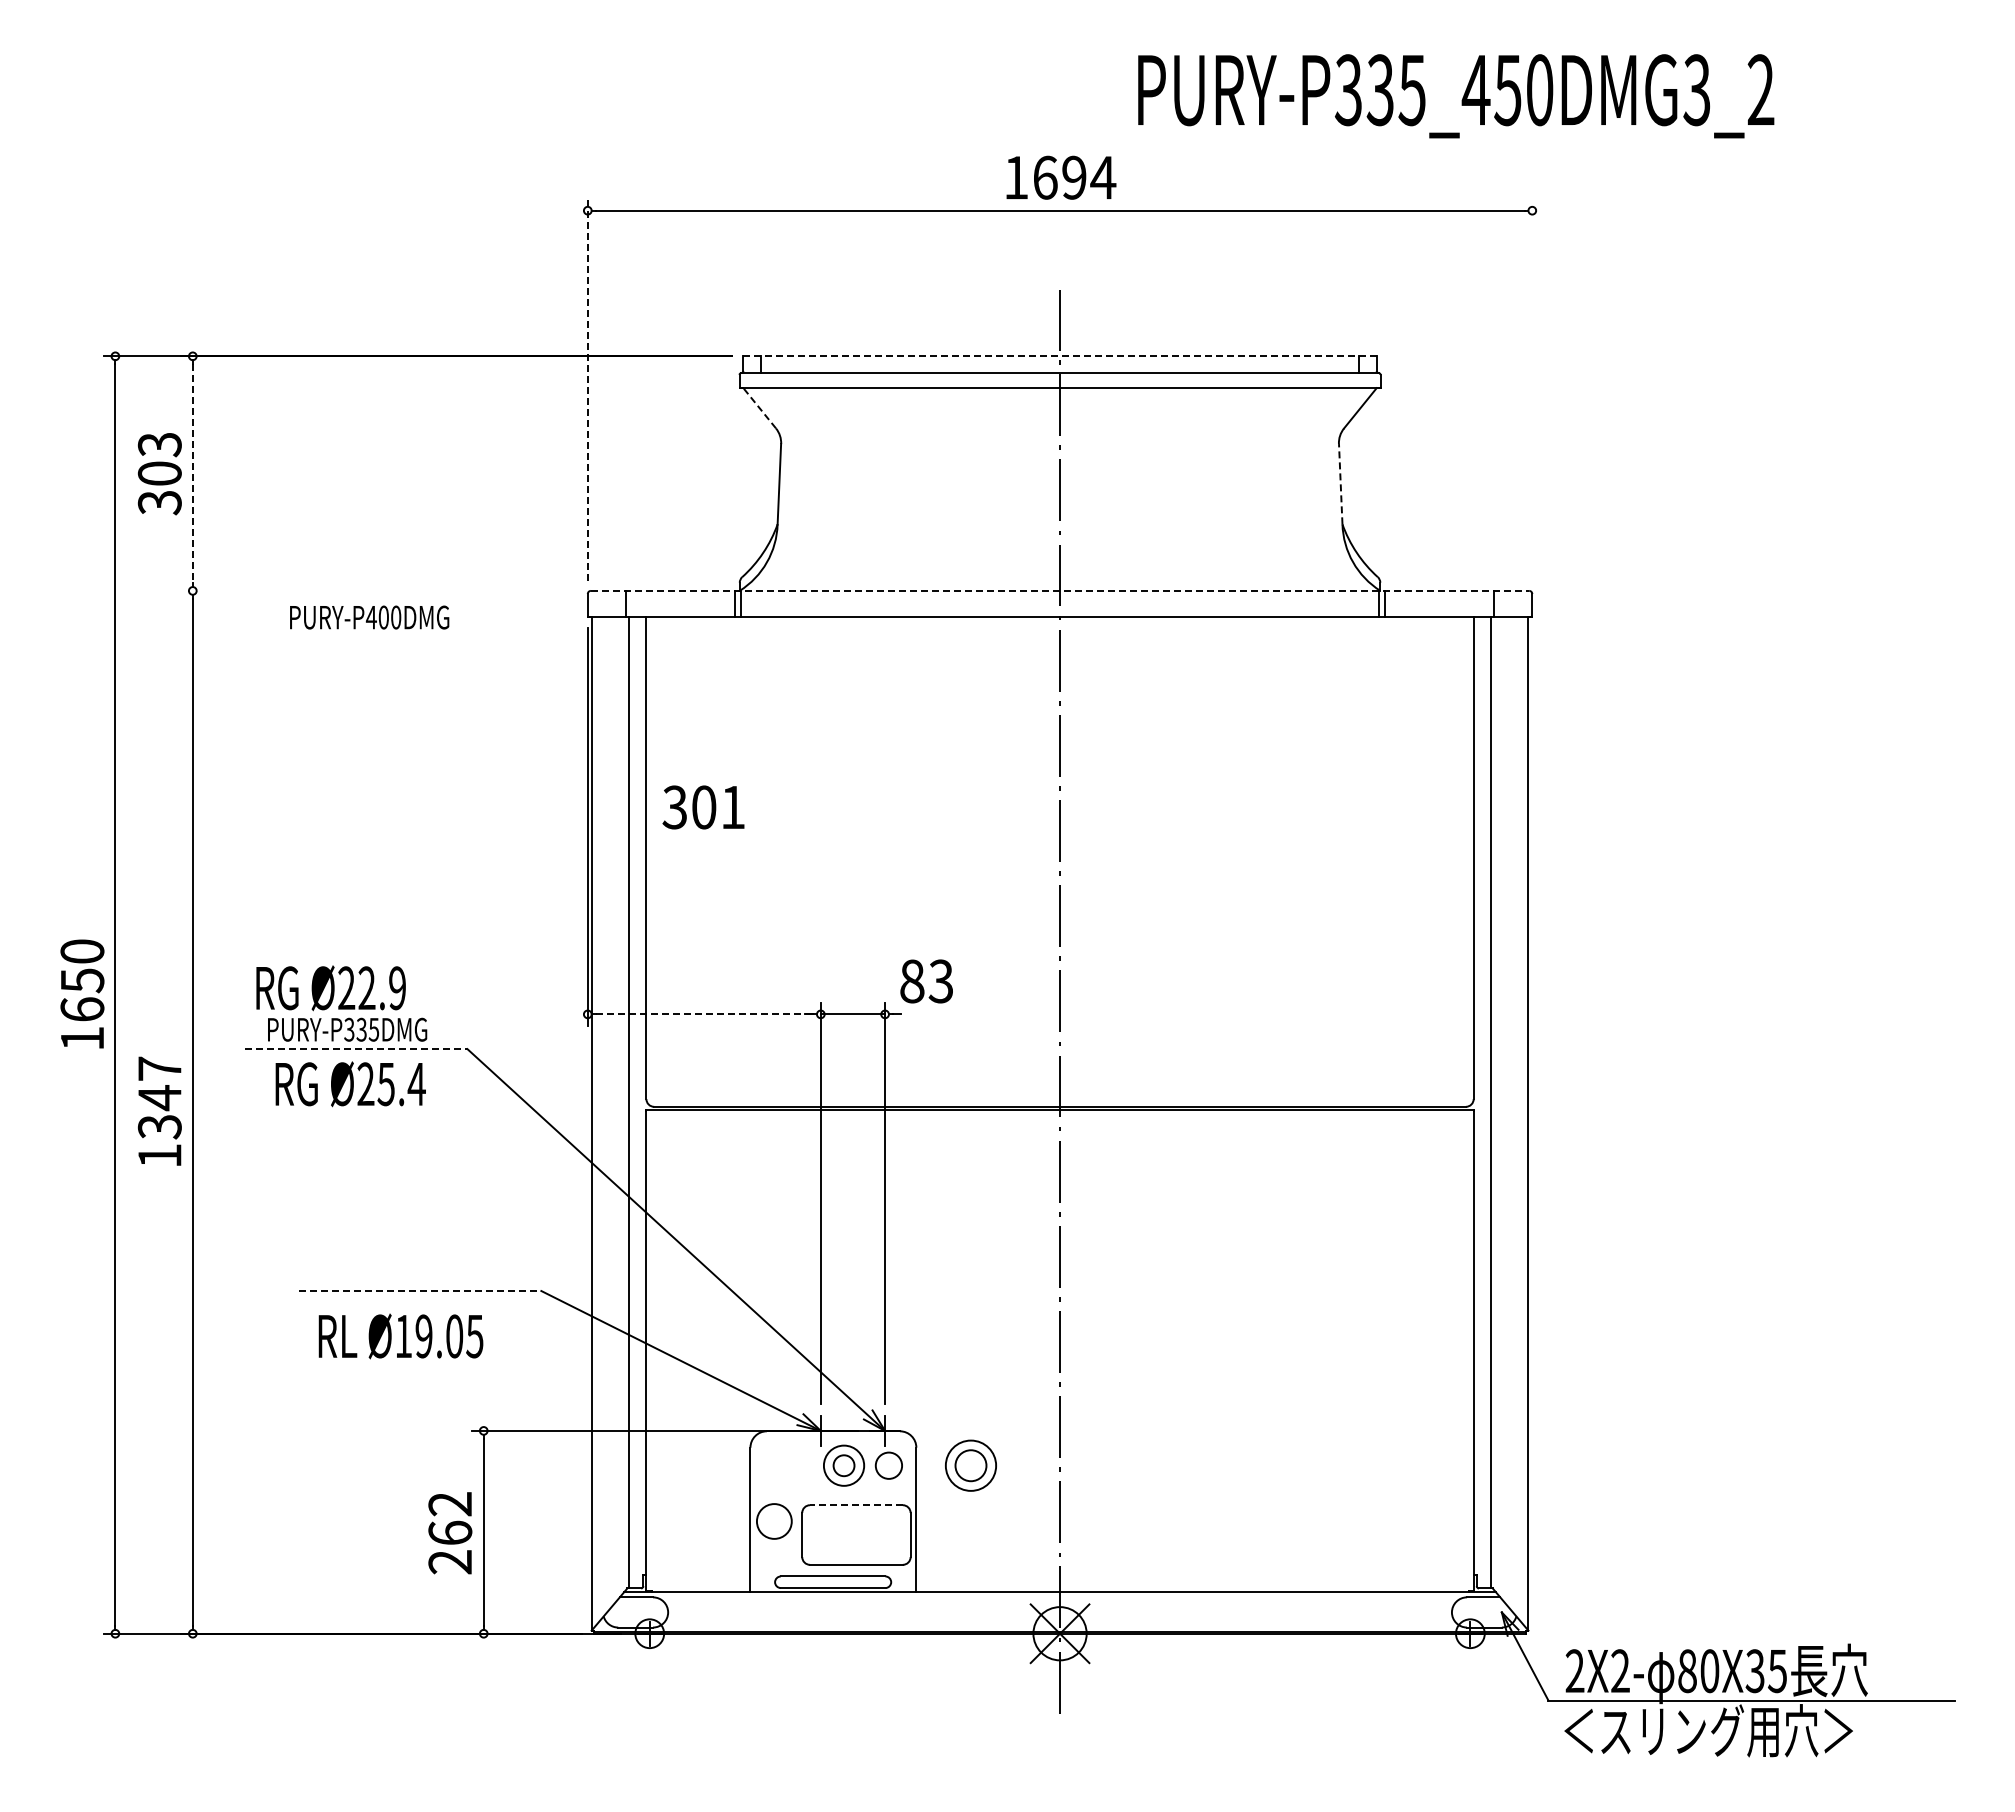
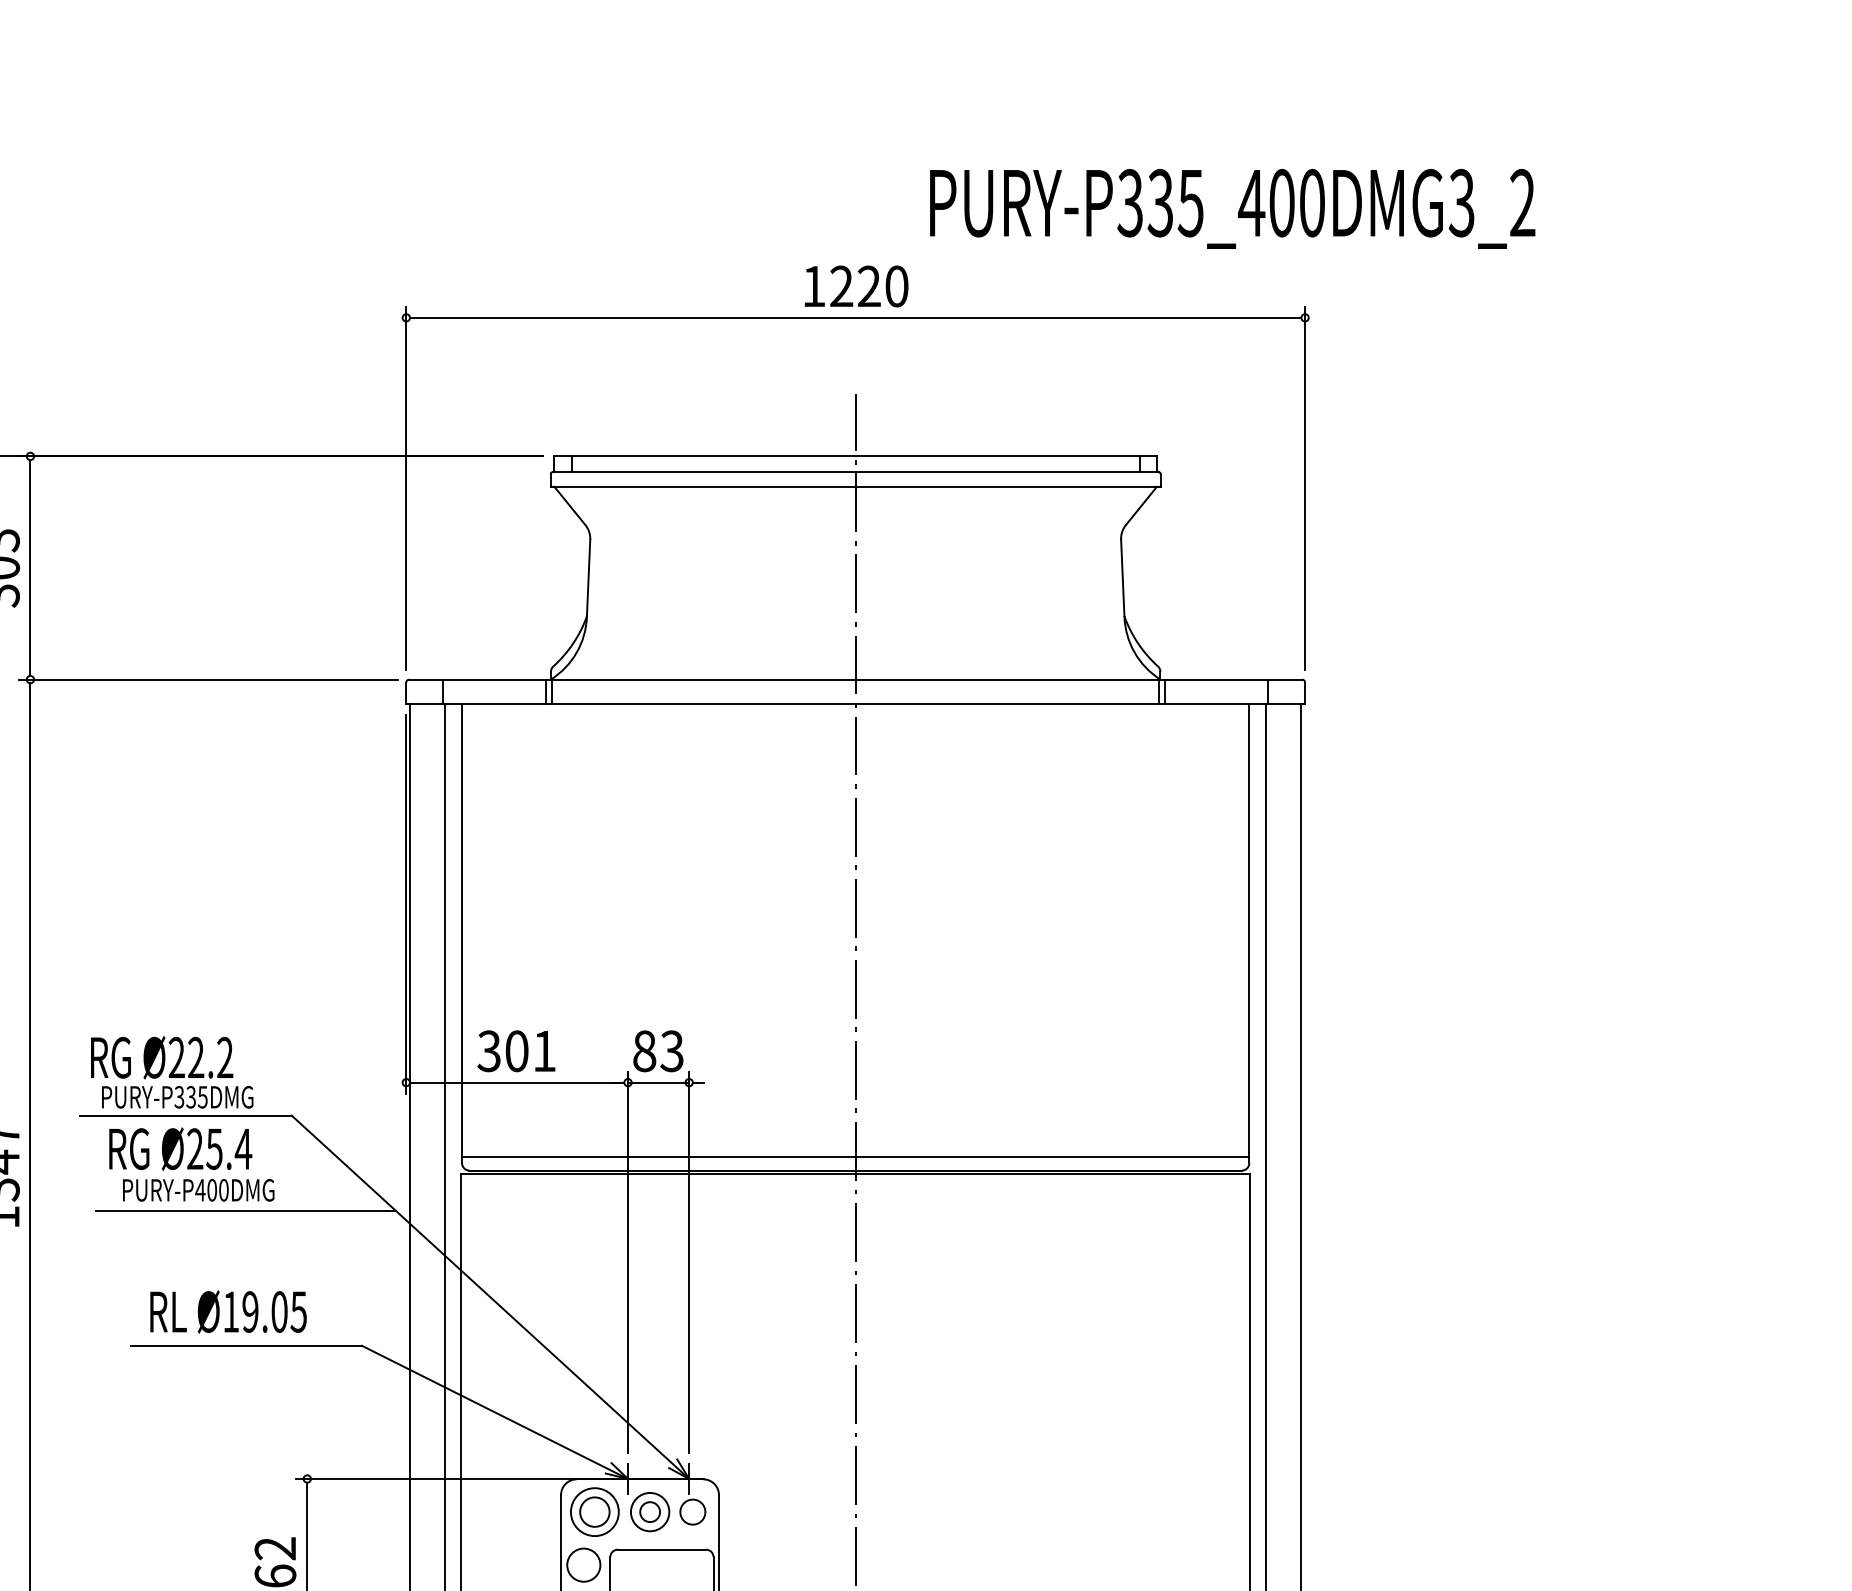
text: (1507, 90) -> (1281, 203), PURY-P335_450DMG3_2 -> PURY-P335_400DMG3_2
text: (1074, 177) -> (869, 286), 1694 -> 1220
line: (1060, 356) -> (856, 456), dashed -> solid
line: (587, 389) -> (406, 487), dashed -> solid
line: (1532, 389) -> (1305, 487), added
line: (759, 408) -> (569, 506), dashed -> solid
line: (192, 473) -> (30, 567), dashed -> solid
line: (1340, 483) -> (1122, 577), dashed -> solid
line: (380, 590) -> (209, 679), added
line: (1060, 590) -> (856, 679), dashed -> solid
text: (369, 617) -> (198, 1190), moved
text: (703, 807) -> (516, 1051), moved
text: (926, 981) -> (658, 1051), moved
text: (397, 988) -> (225, 1057), Ø22.9 -> Ø22.2
line: (704, 1014) -> (517, 1082), dashed -> solid
line: (356, 1049) -> (186, 1116), dashed -> solid
line: (1059, 1092) -> (855, 1156), added
line: (418, 1149) -> (245, 1211), added
line: (420, 1291) -> (247, 1346), dashed -> solid
text: (400, 1336) -> (228, 1312), moved
part: (970, 1465) -> (594, 1511), moved
line: (855, 1505) -> (661, 1549), dashed -> solid

